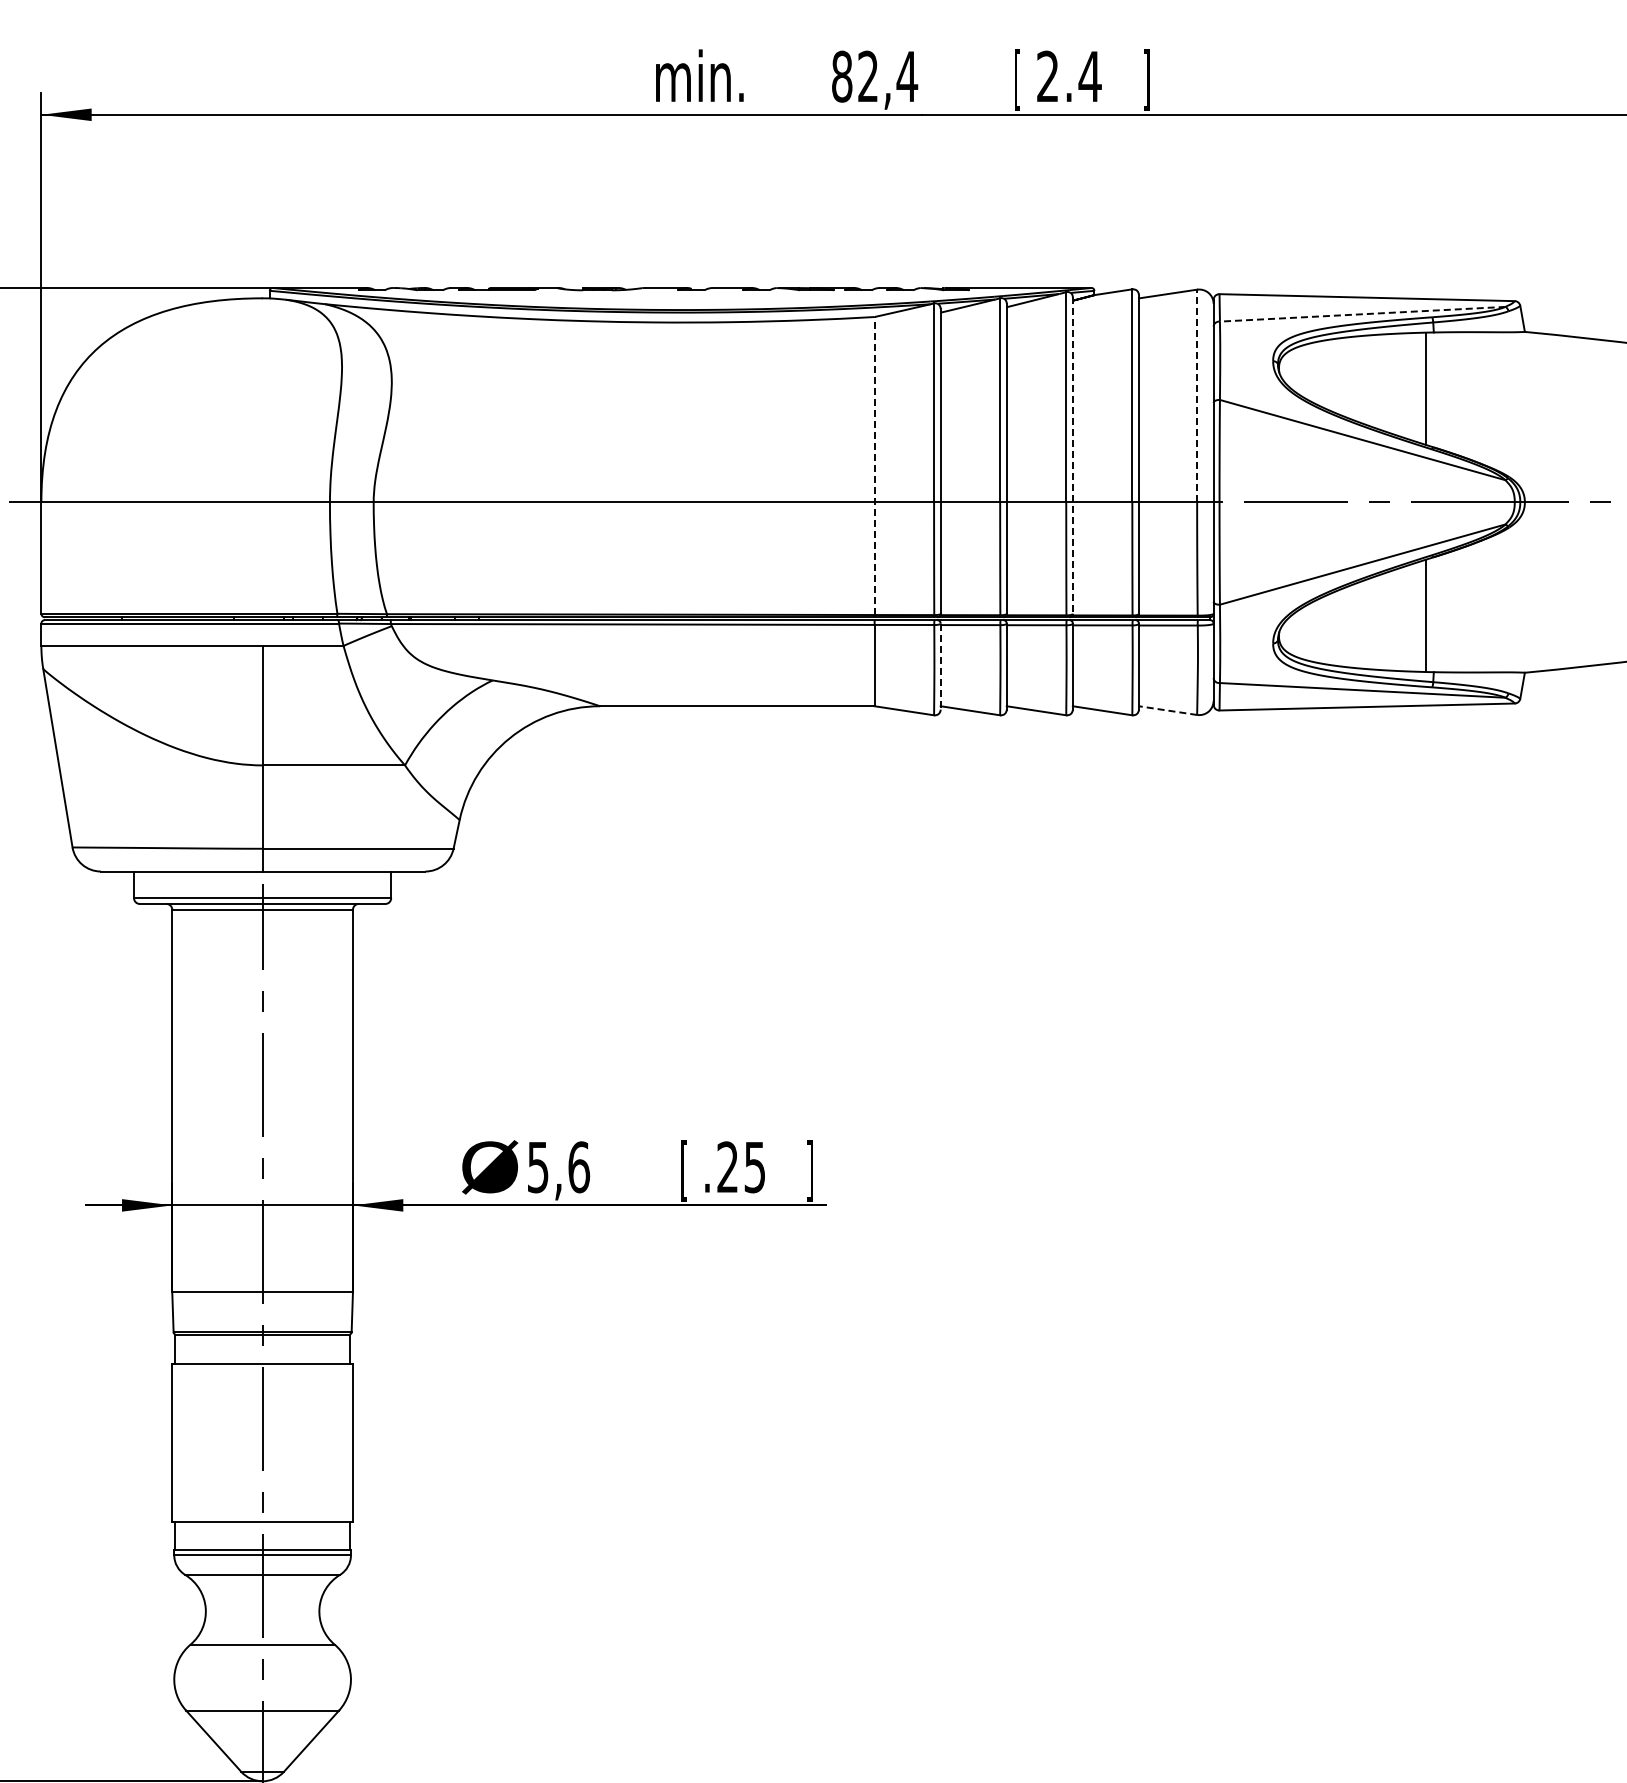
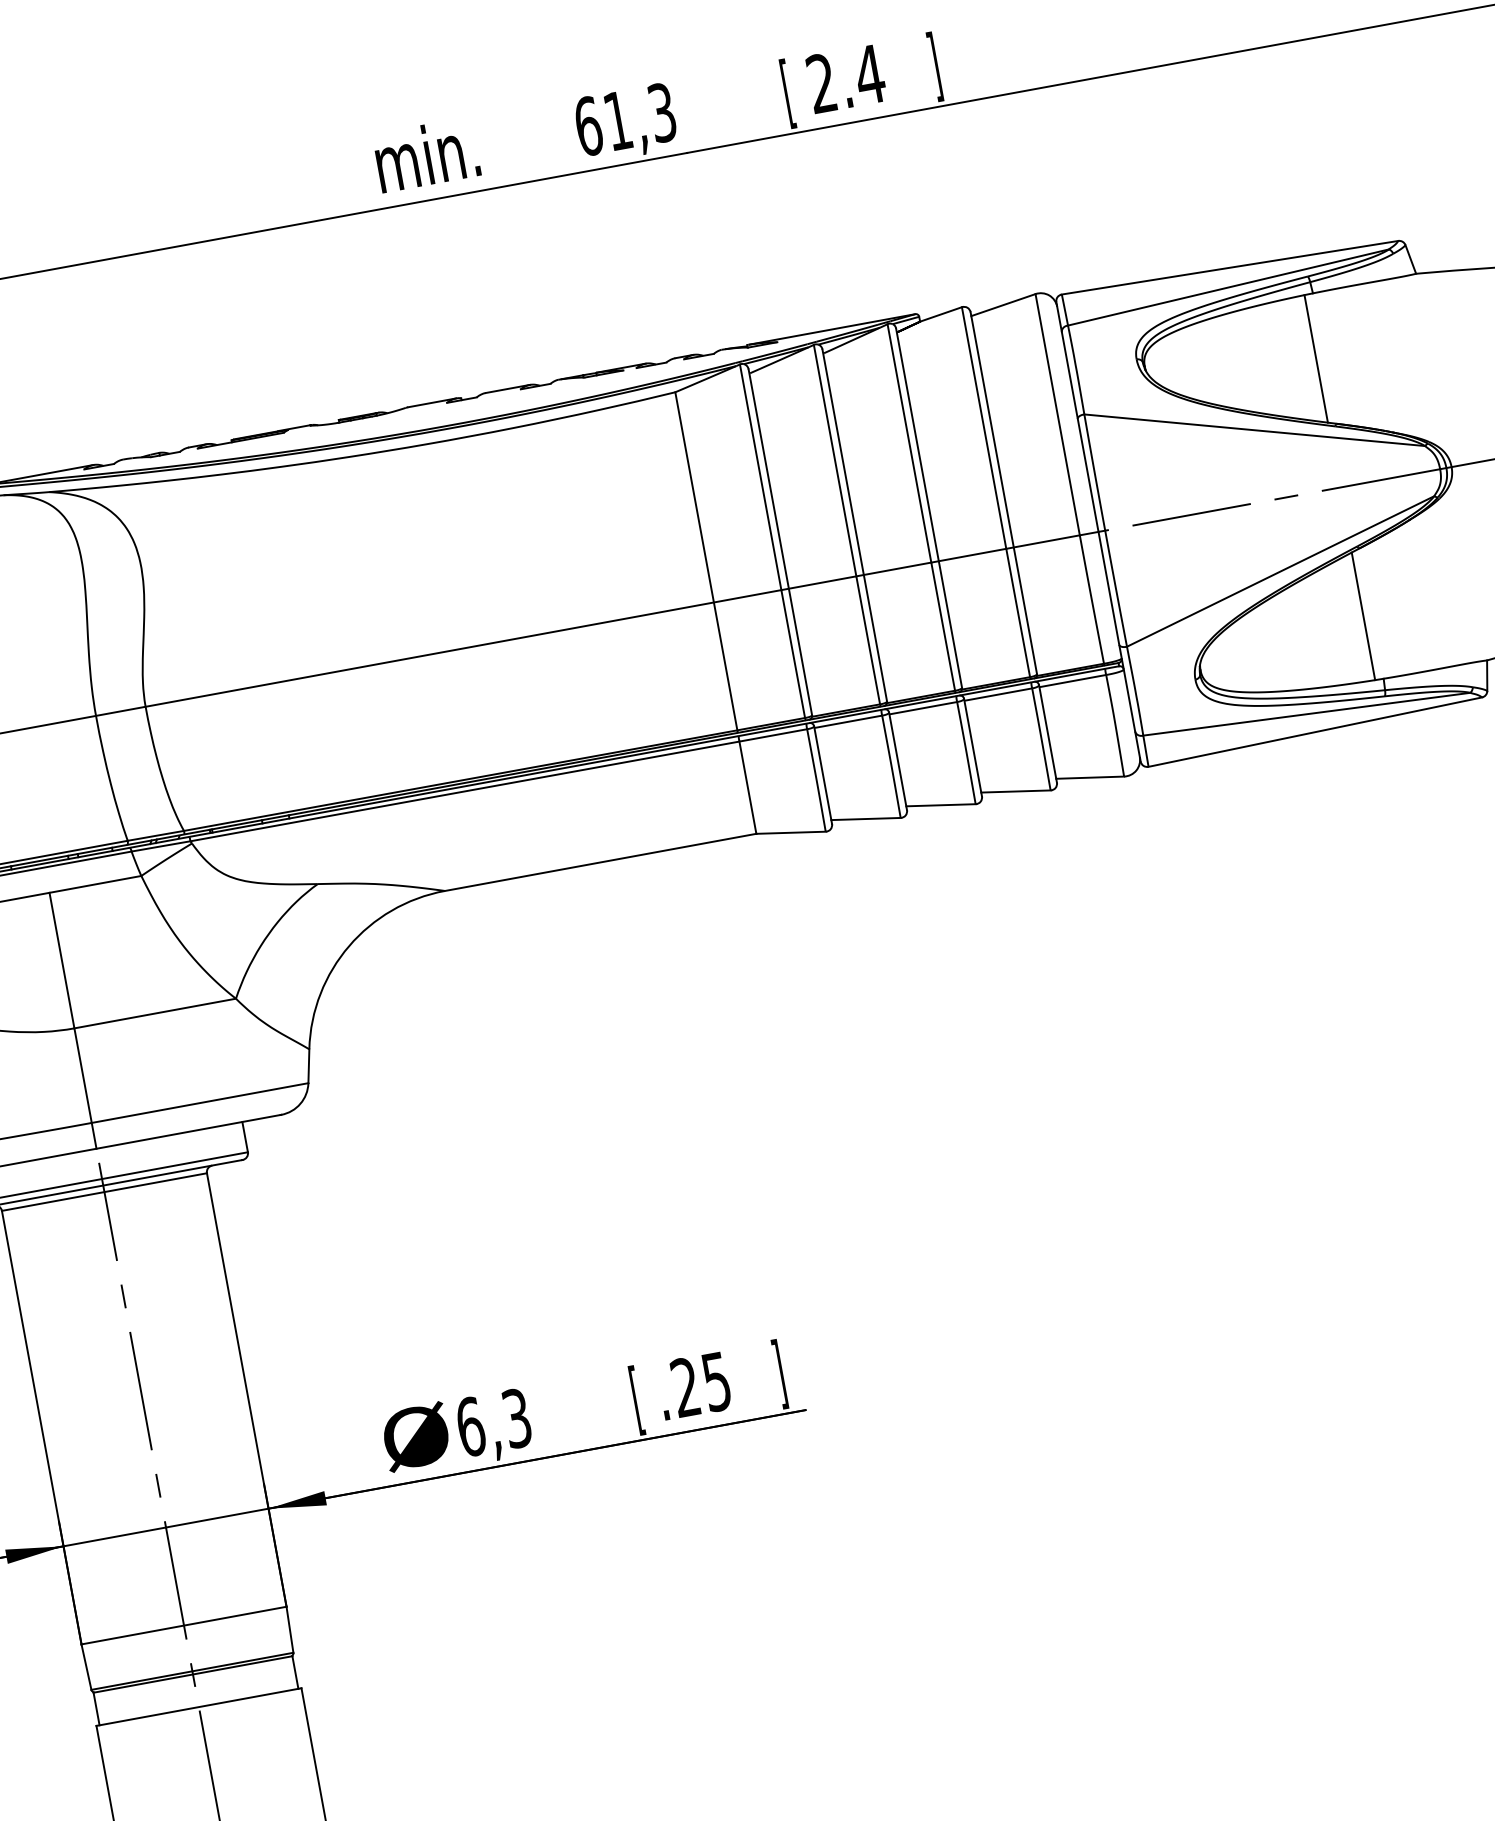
text: (875, 76) -> (626, 119), 82,4 -> 61,3
line: (1362, 314) -> (1228, 287), dashed -> solid
line: (1197, 395) -> (1057, 414), dashed -> solid
line: (1072, 456) -> (928, 509), dashed -> solid
line: (874, 465) -> (706, 560), dashed -> solid
line: (940, 667) -> (823, 776), dashed -> solid
line: (1167, 710) -> (1089, 777), dashed -> solid
text: (558, 1167) -> (493, 1422), 5,6 -> 6,3

